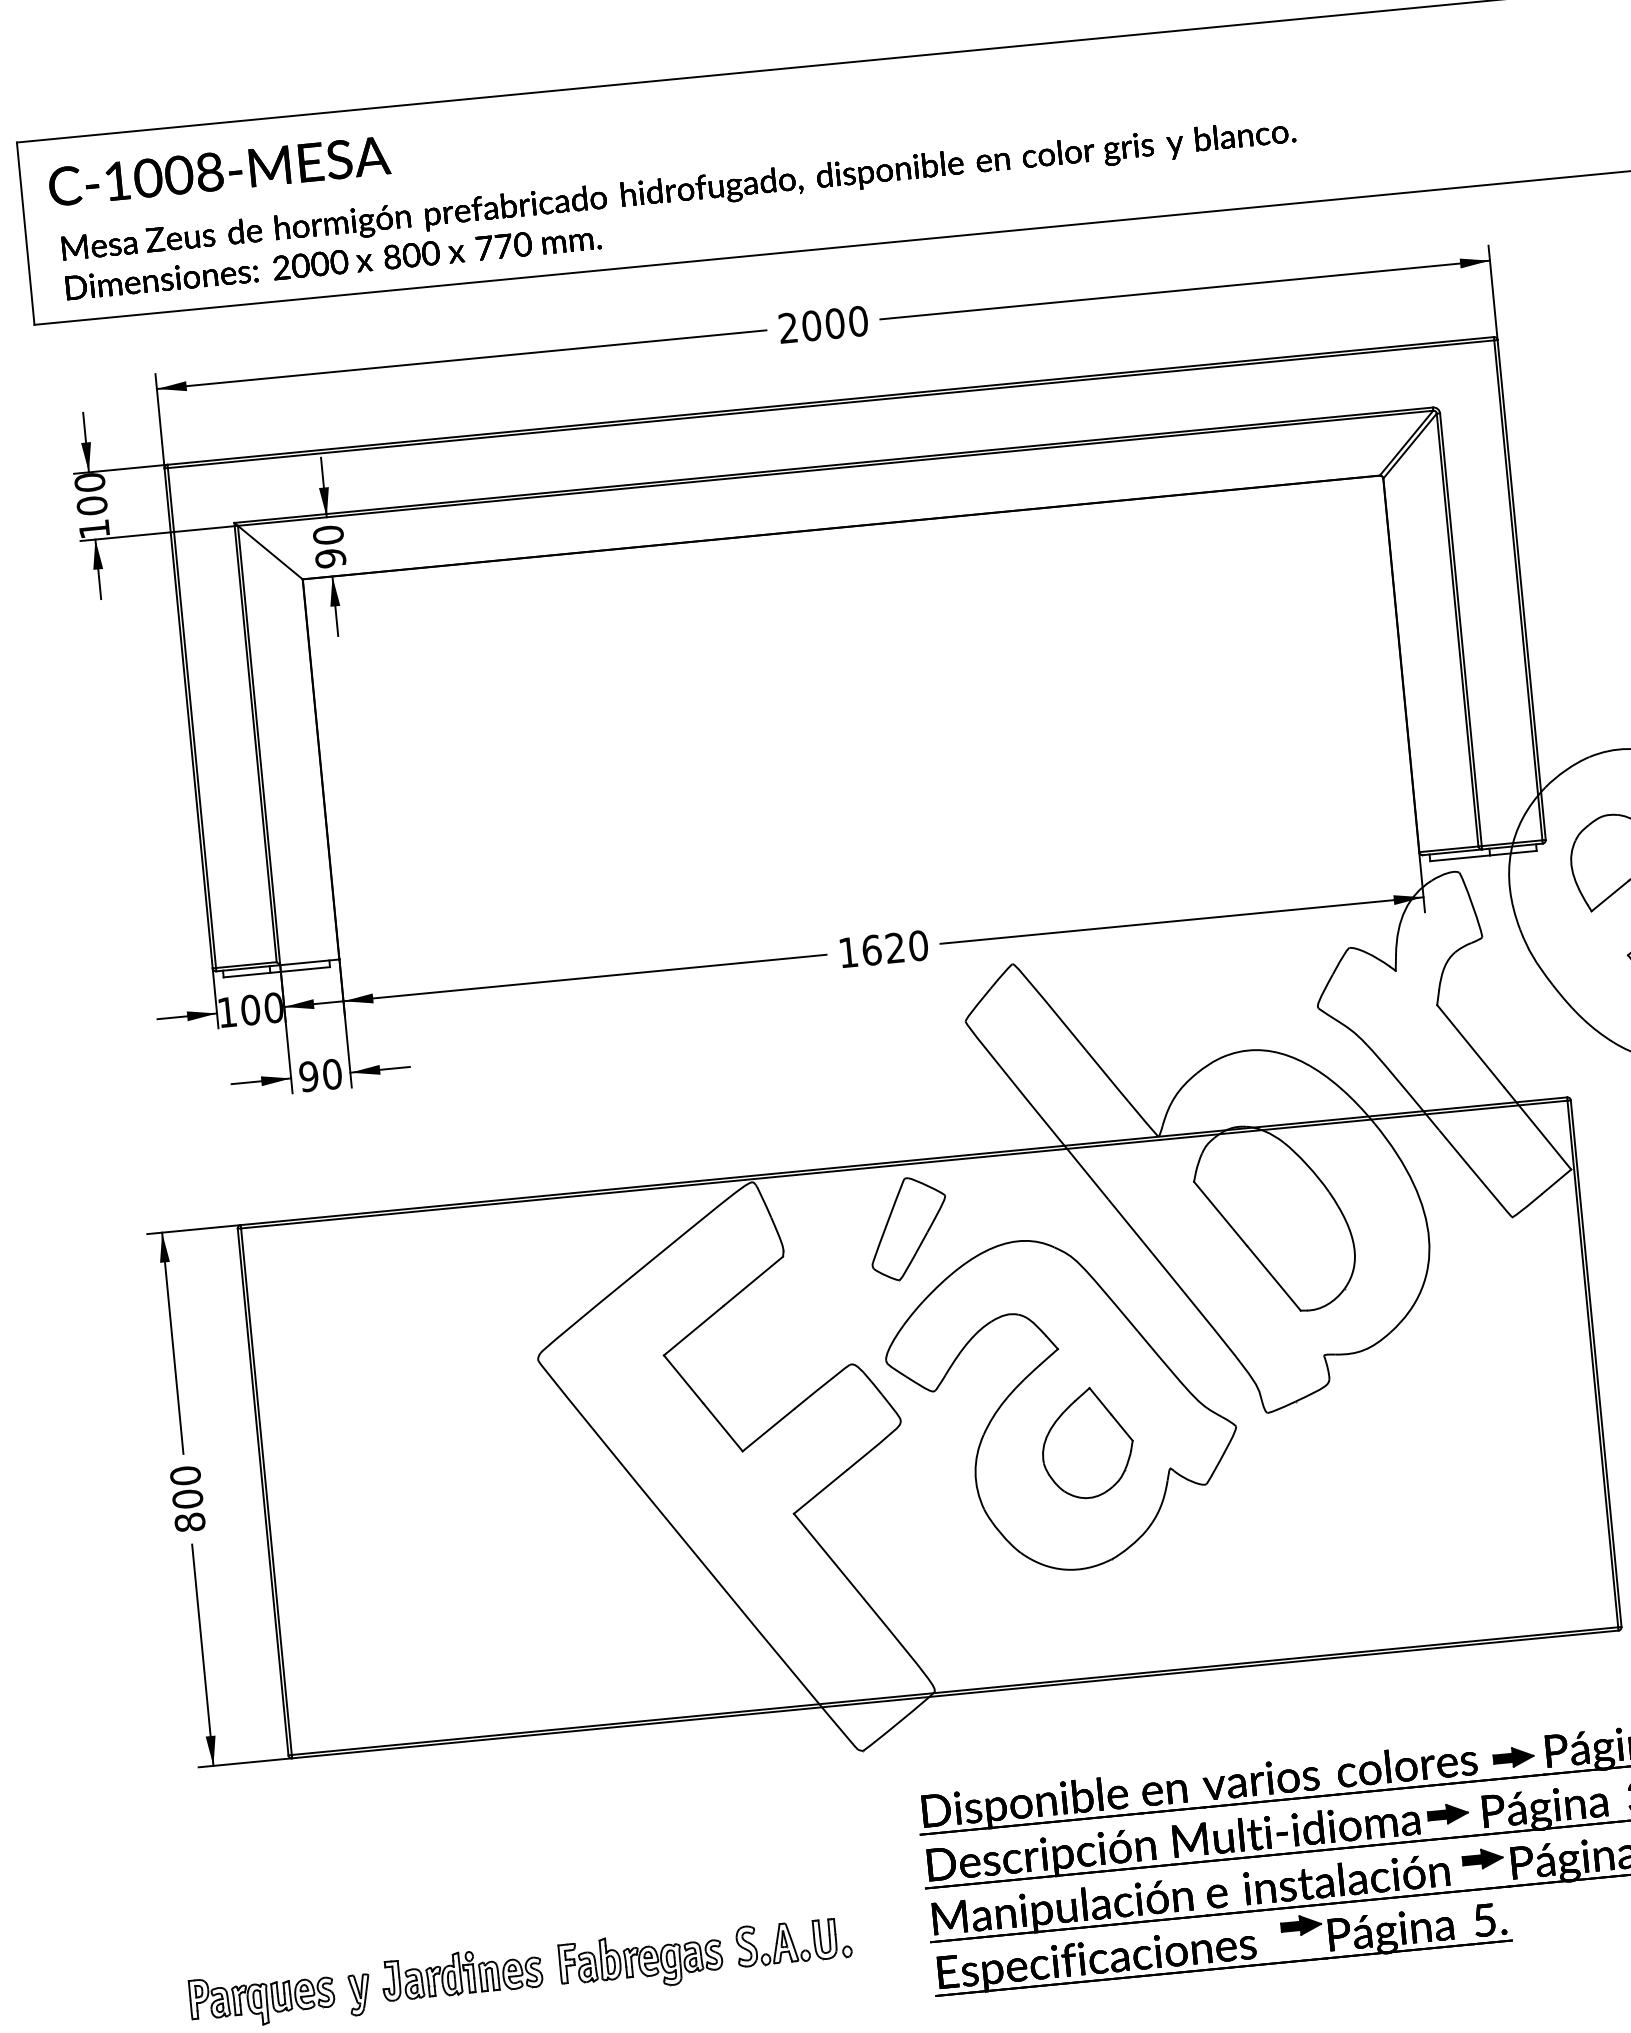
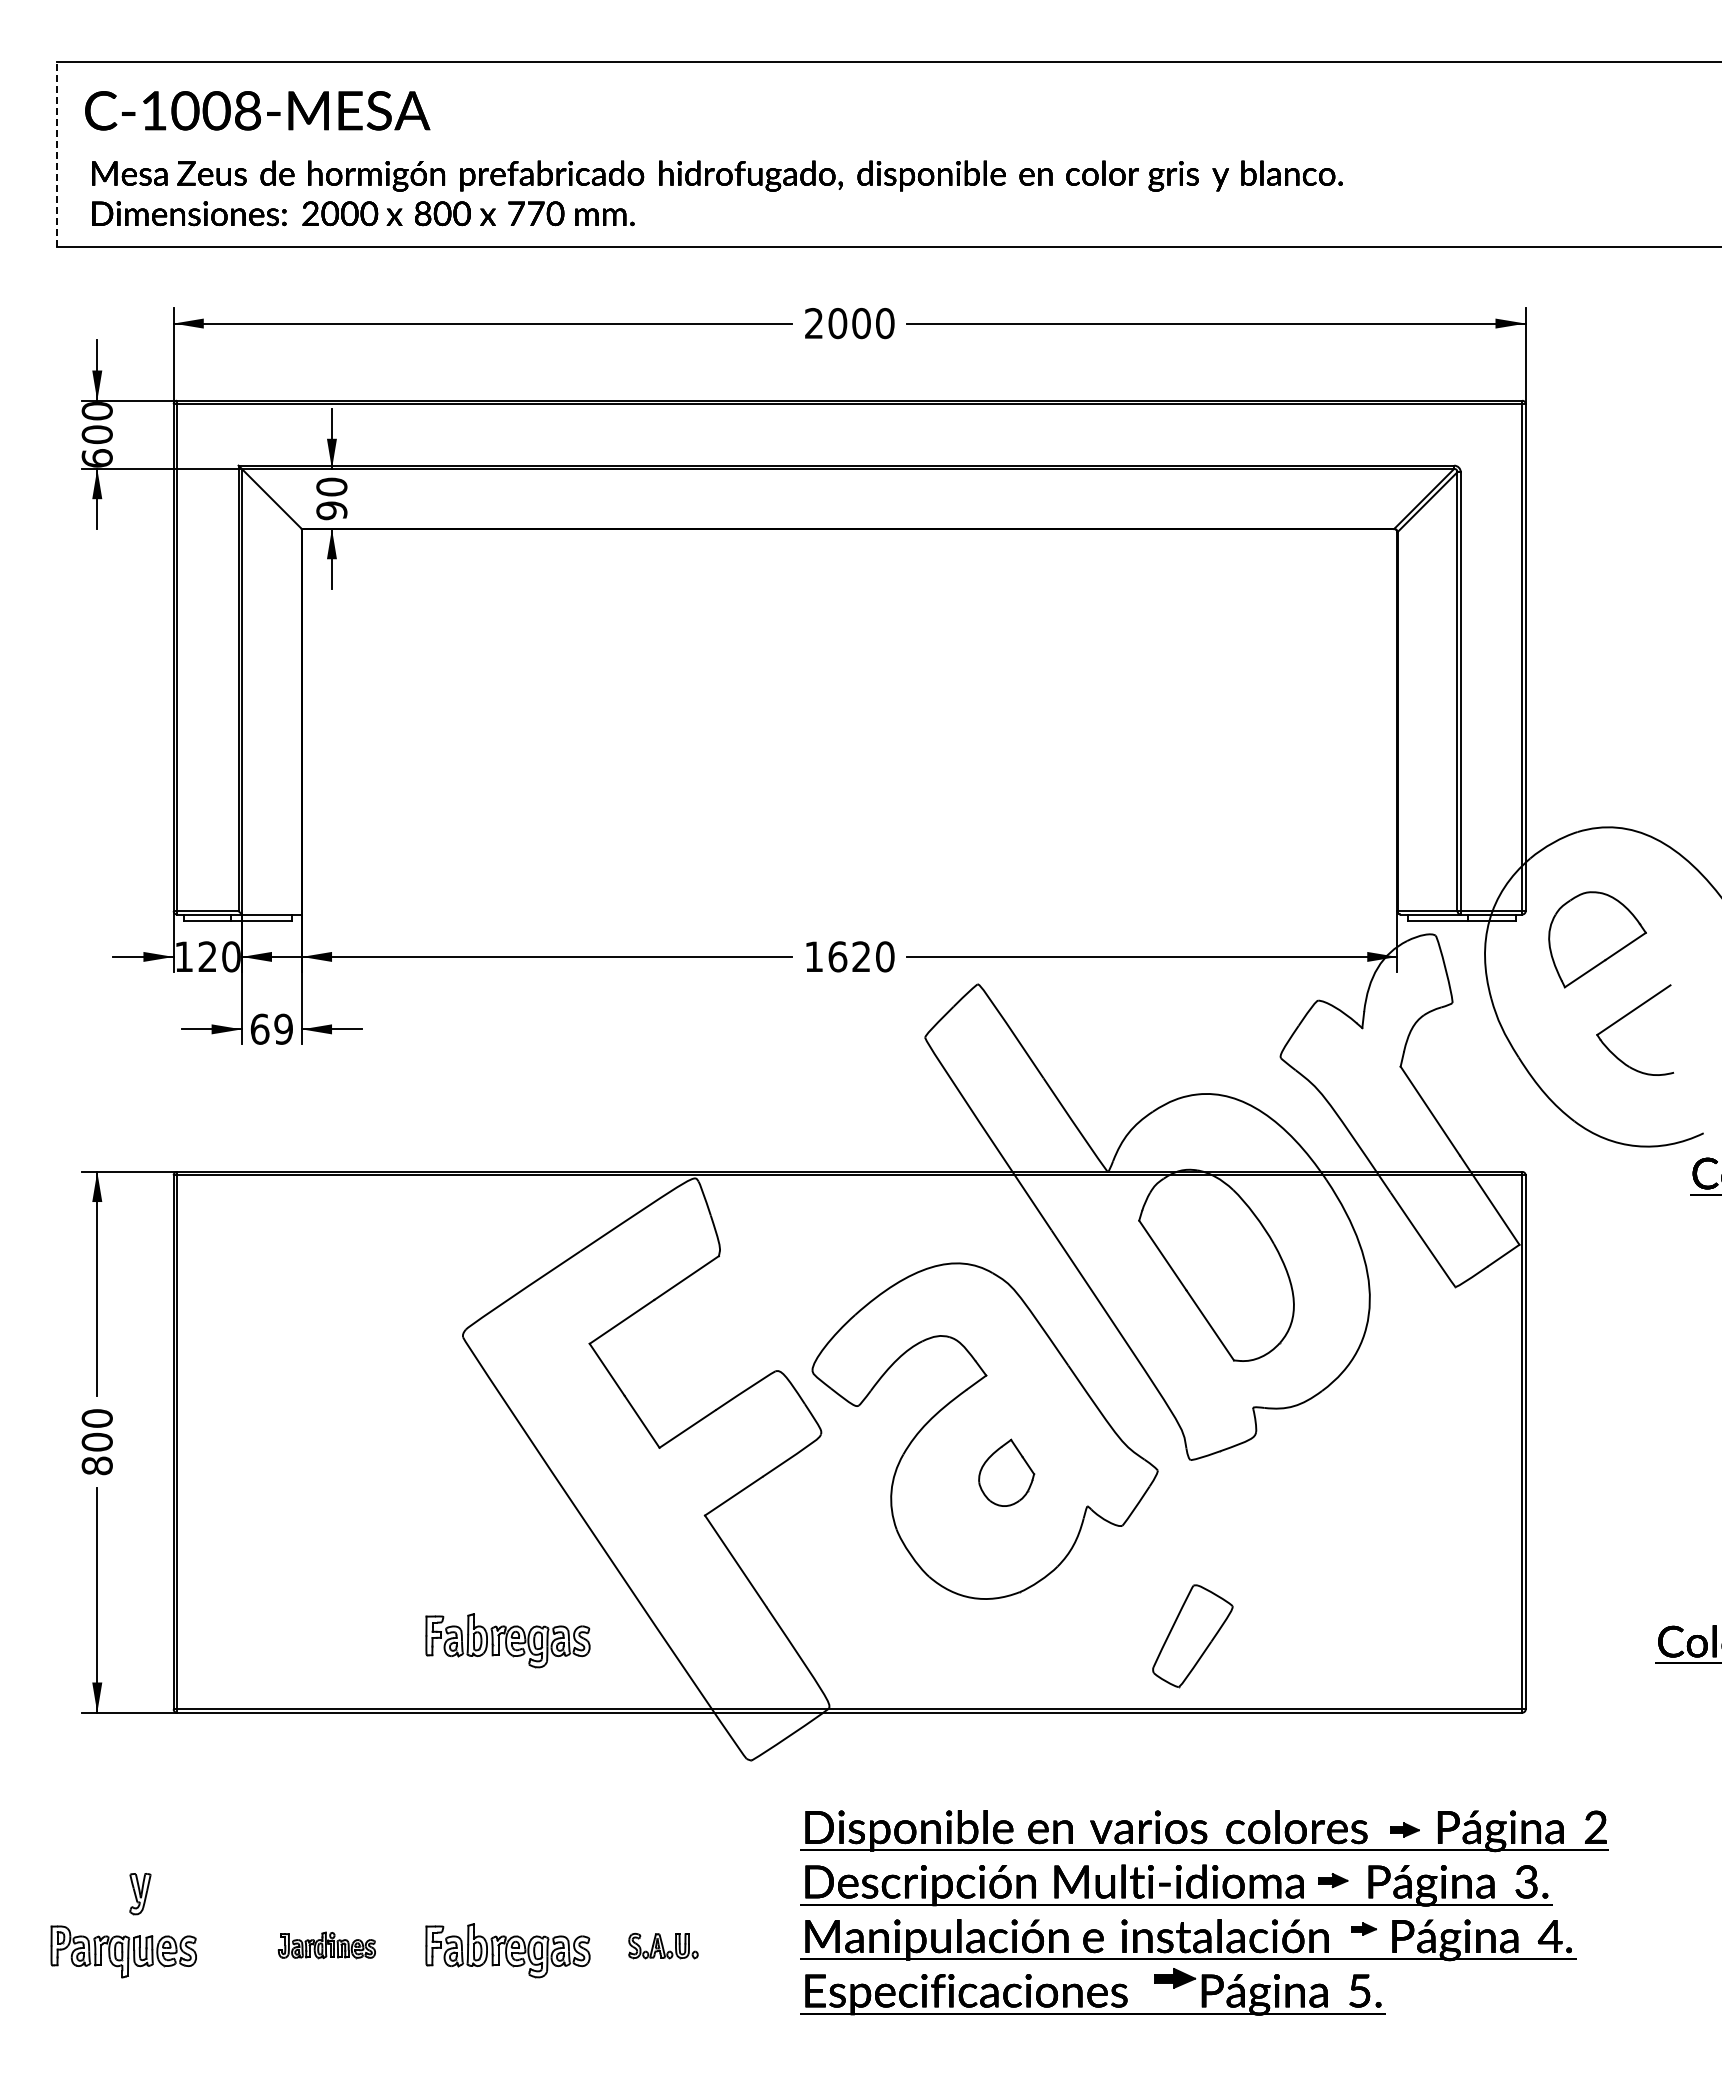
line: (25, 233) -> (56, 154), solid -> dashed
text: (93, 529) -> (96, 458), 100 -> 600
text: (250, 1009) -> (207, 956), 100 -> 120
text: (320, 1074) -> (271, 1028), 90 -> 69
part: (908, 1229) -> (1192, 1636), moved
part: (1087, 1442) -> (1006, 1472), size x0.6
part: (611, 1655) -> (507, 1640), added
part: (1513, 1756) -> (1404, 1829), size x0.7
part: (1448, 1813) -> (1333, 1880), size x0.7
part: (1482, 1858) -> (1363, 1928), size x0.6
part: (793, 1941) -> (663, 1945), size x0.6
part: (461, 1973) -> (326, 1945), size x0.6
part: (360, 1995) -> (140, 1894), moved

